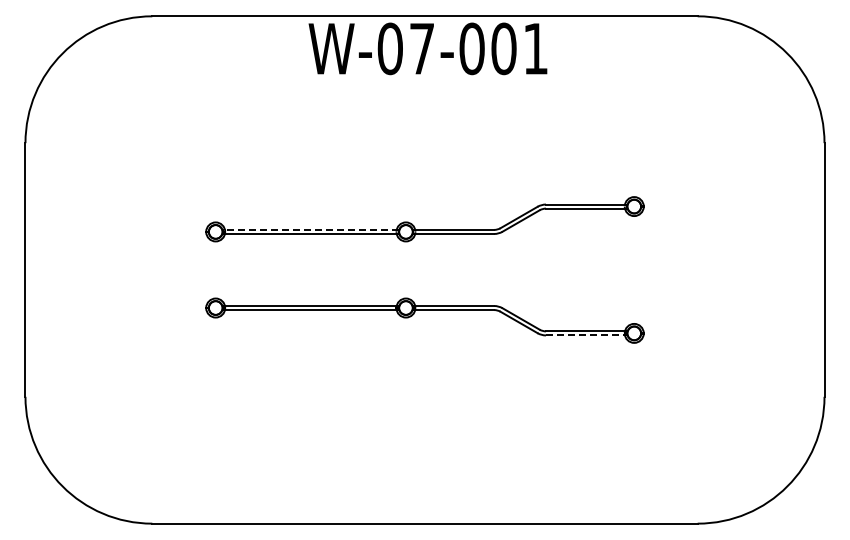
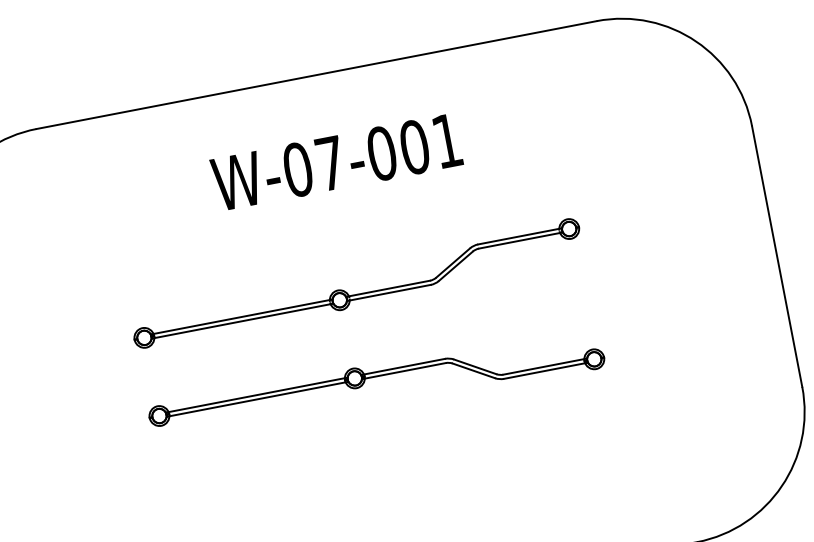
text: (427, 48) -> (336, 162), moved
line: (310, 229) -> (241, 316), dashed -> solid
line: (586, 335) -> (545, 370), dashed -> solid

